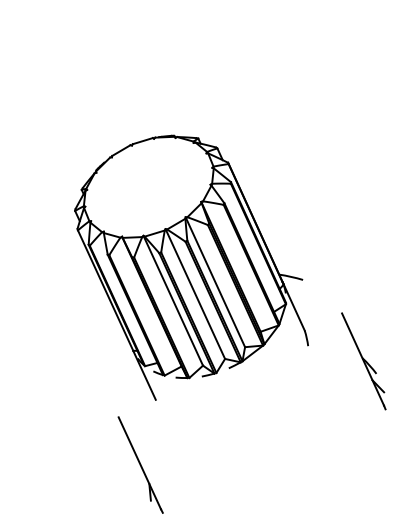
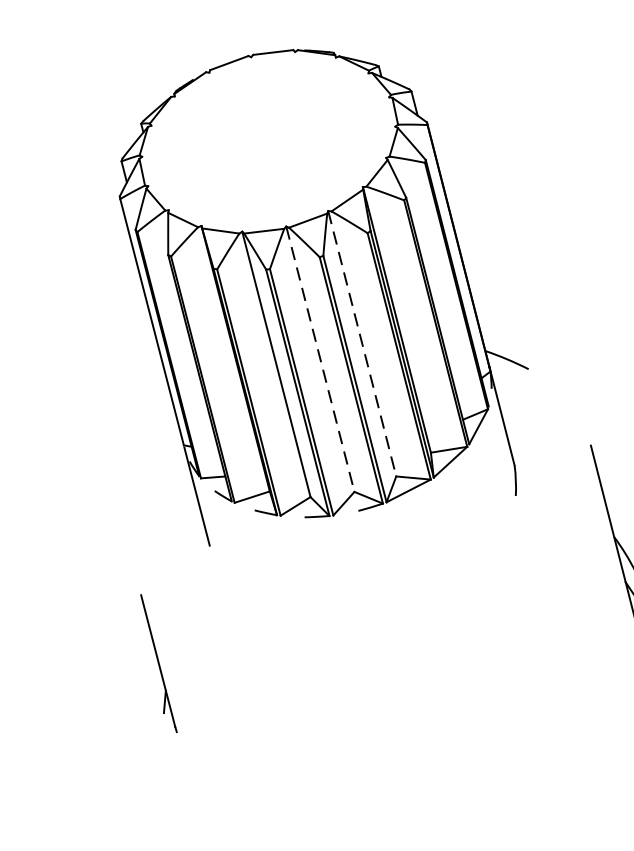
line: (215, 282) -> (362, 344), solid -> dashed
line: (195, 294) -> (320, 360), solid -> dashed
part: (140, 464) -> (158, 662), size x0.7

